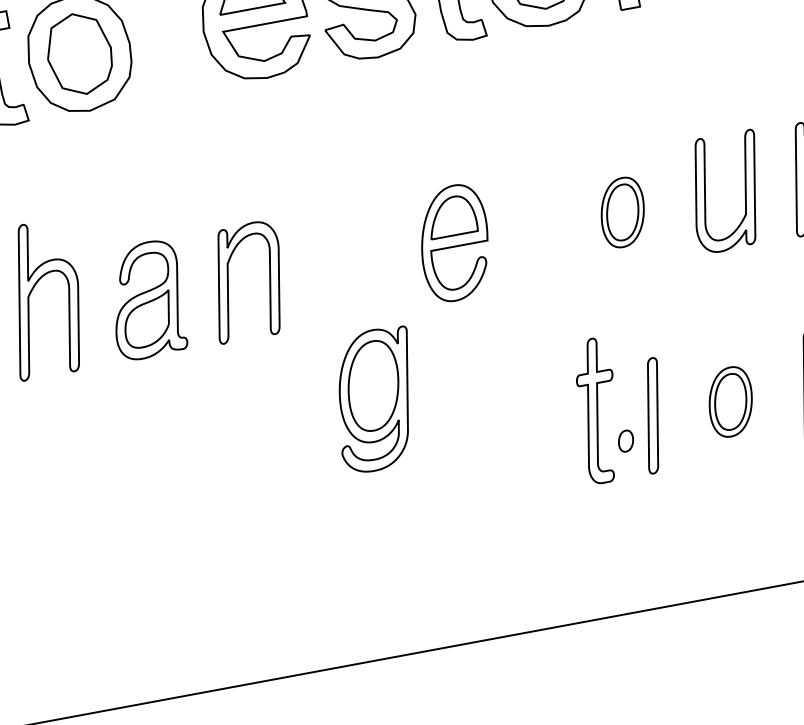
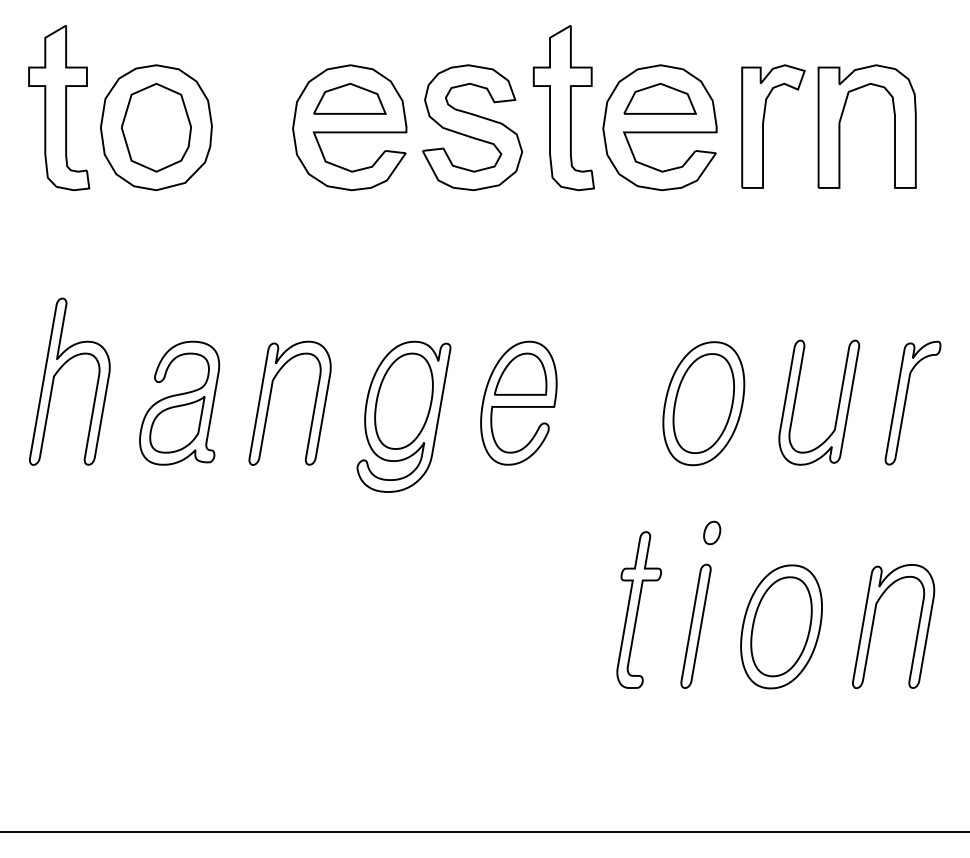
part: (622, 212) -> (703, 403), size x1.67
part: (375, 399) -> (403, 416), moved
part: (730, 401) -> (781, 626), size x1.67
part: (626, 440) -> (712, 532), moved

